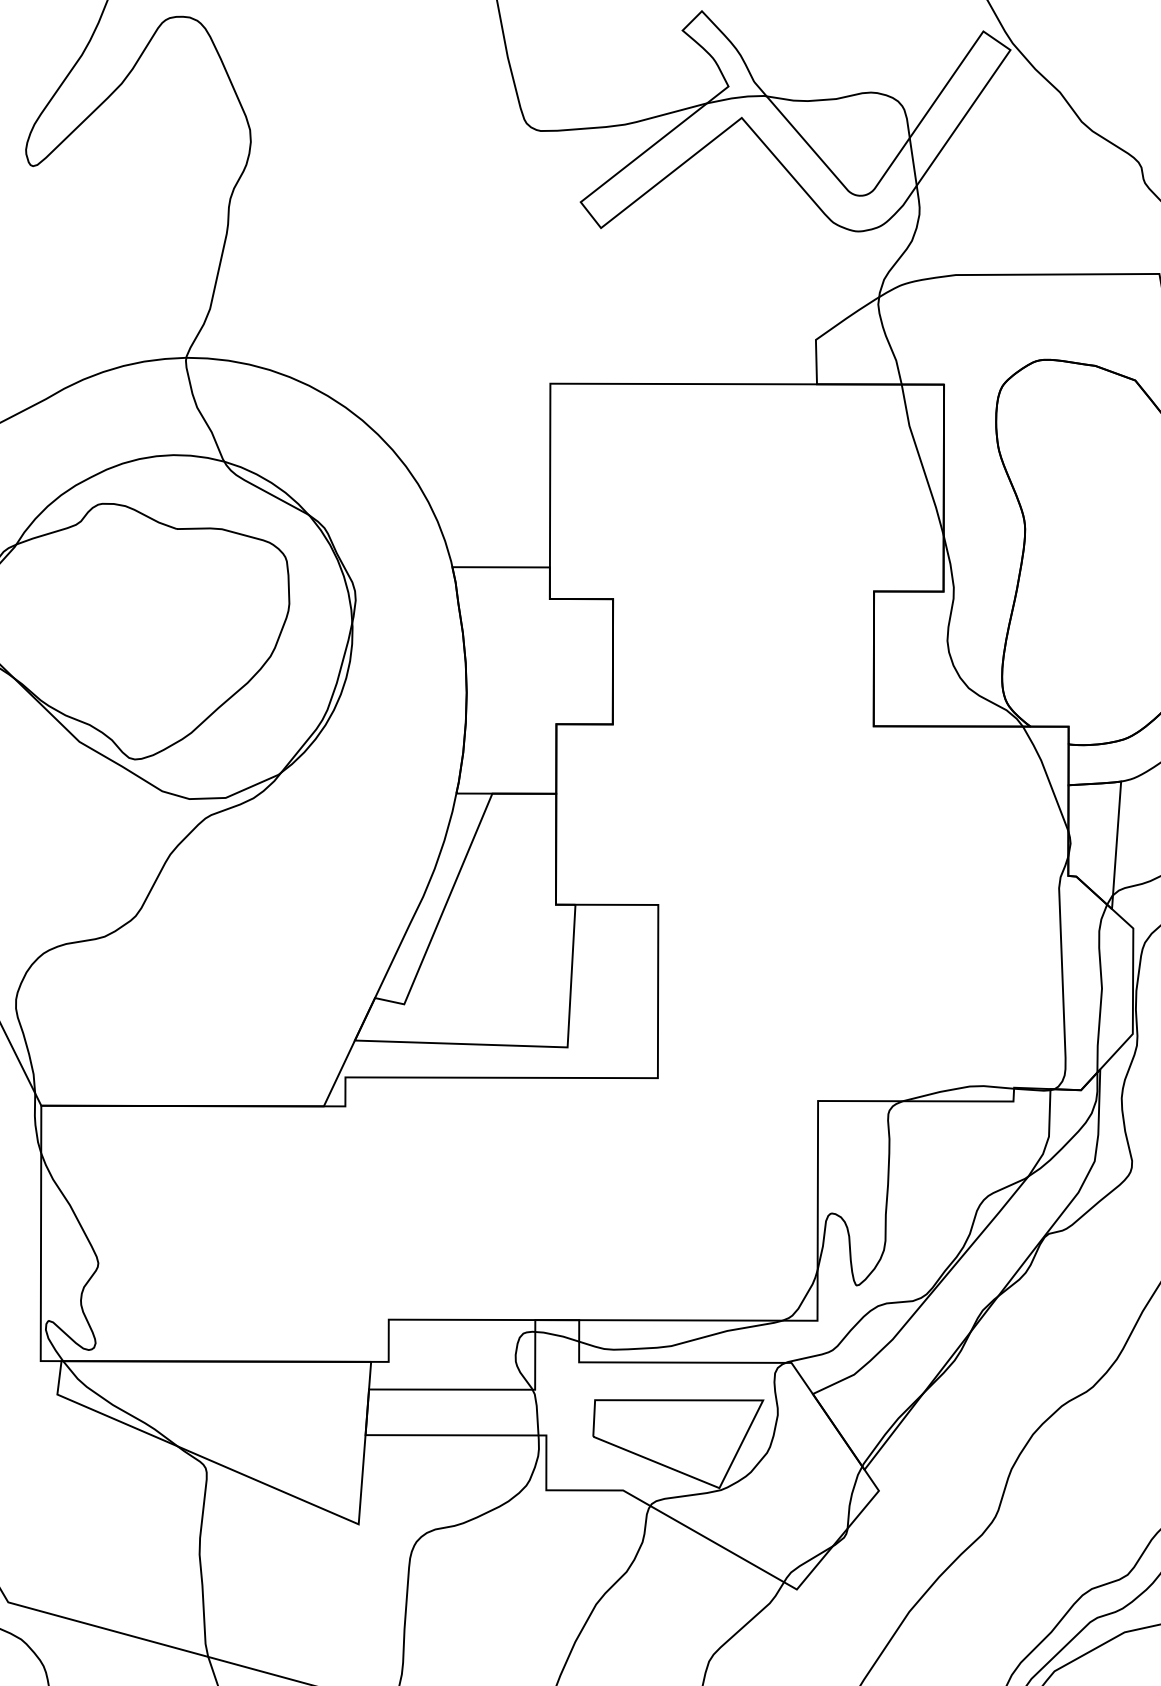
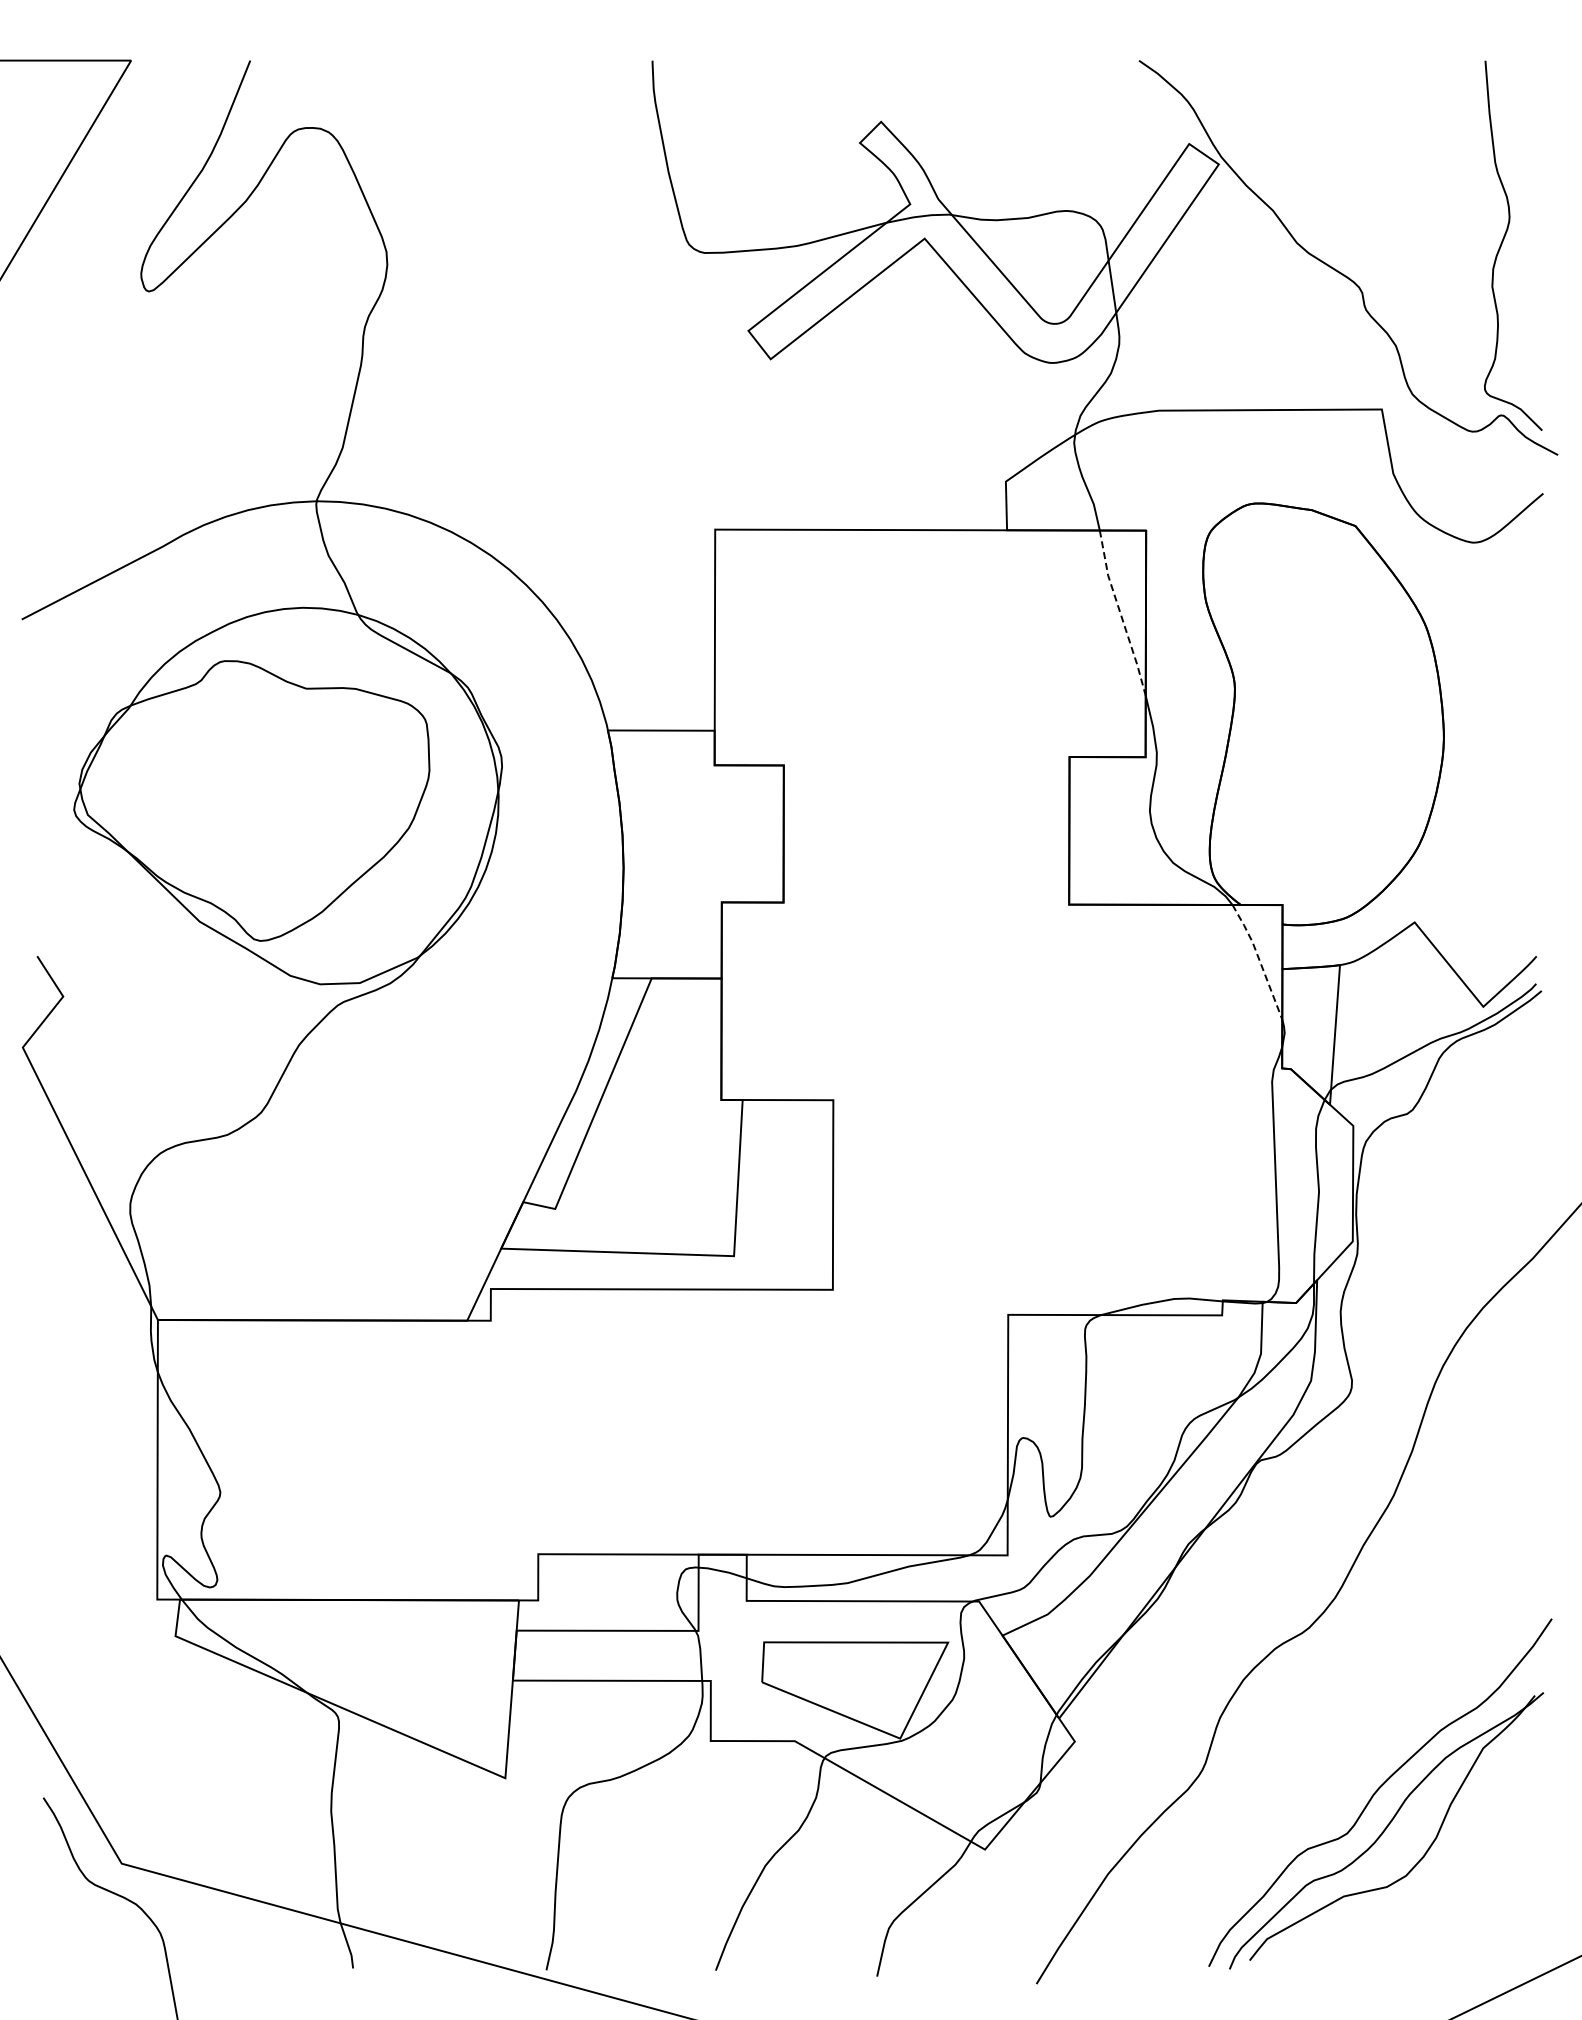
line: (920, 460) -> (1120, 613), solid -> dashed
line: (1047, 776) -> (1259, 959), solid -> dashed

